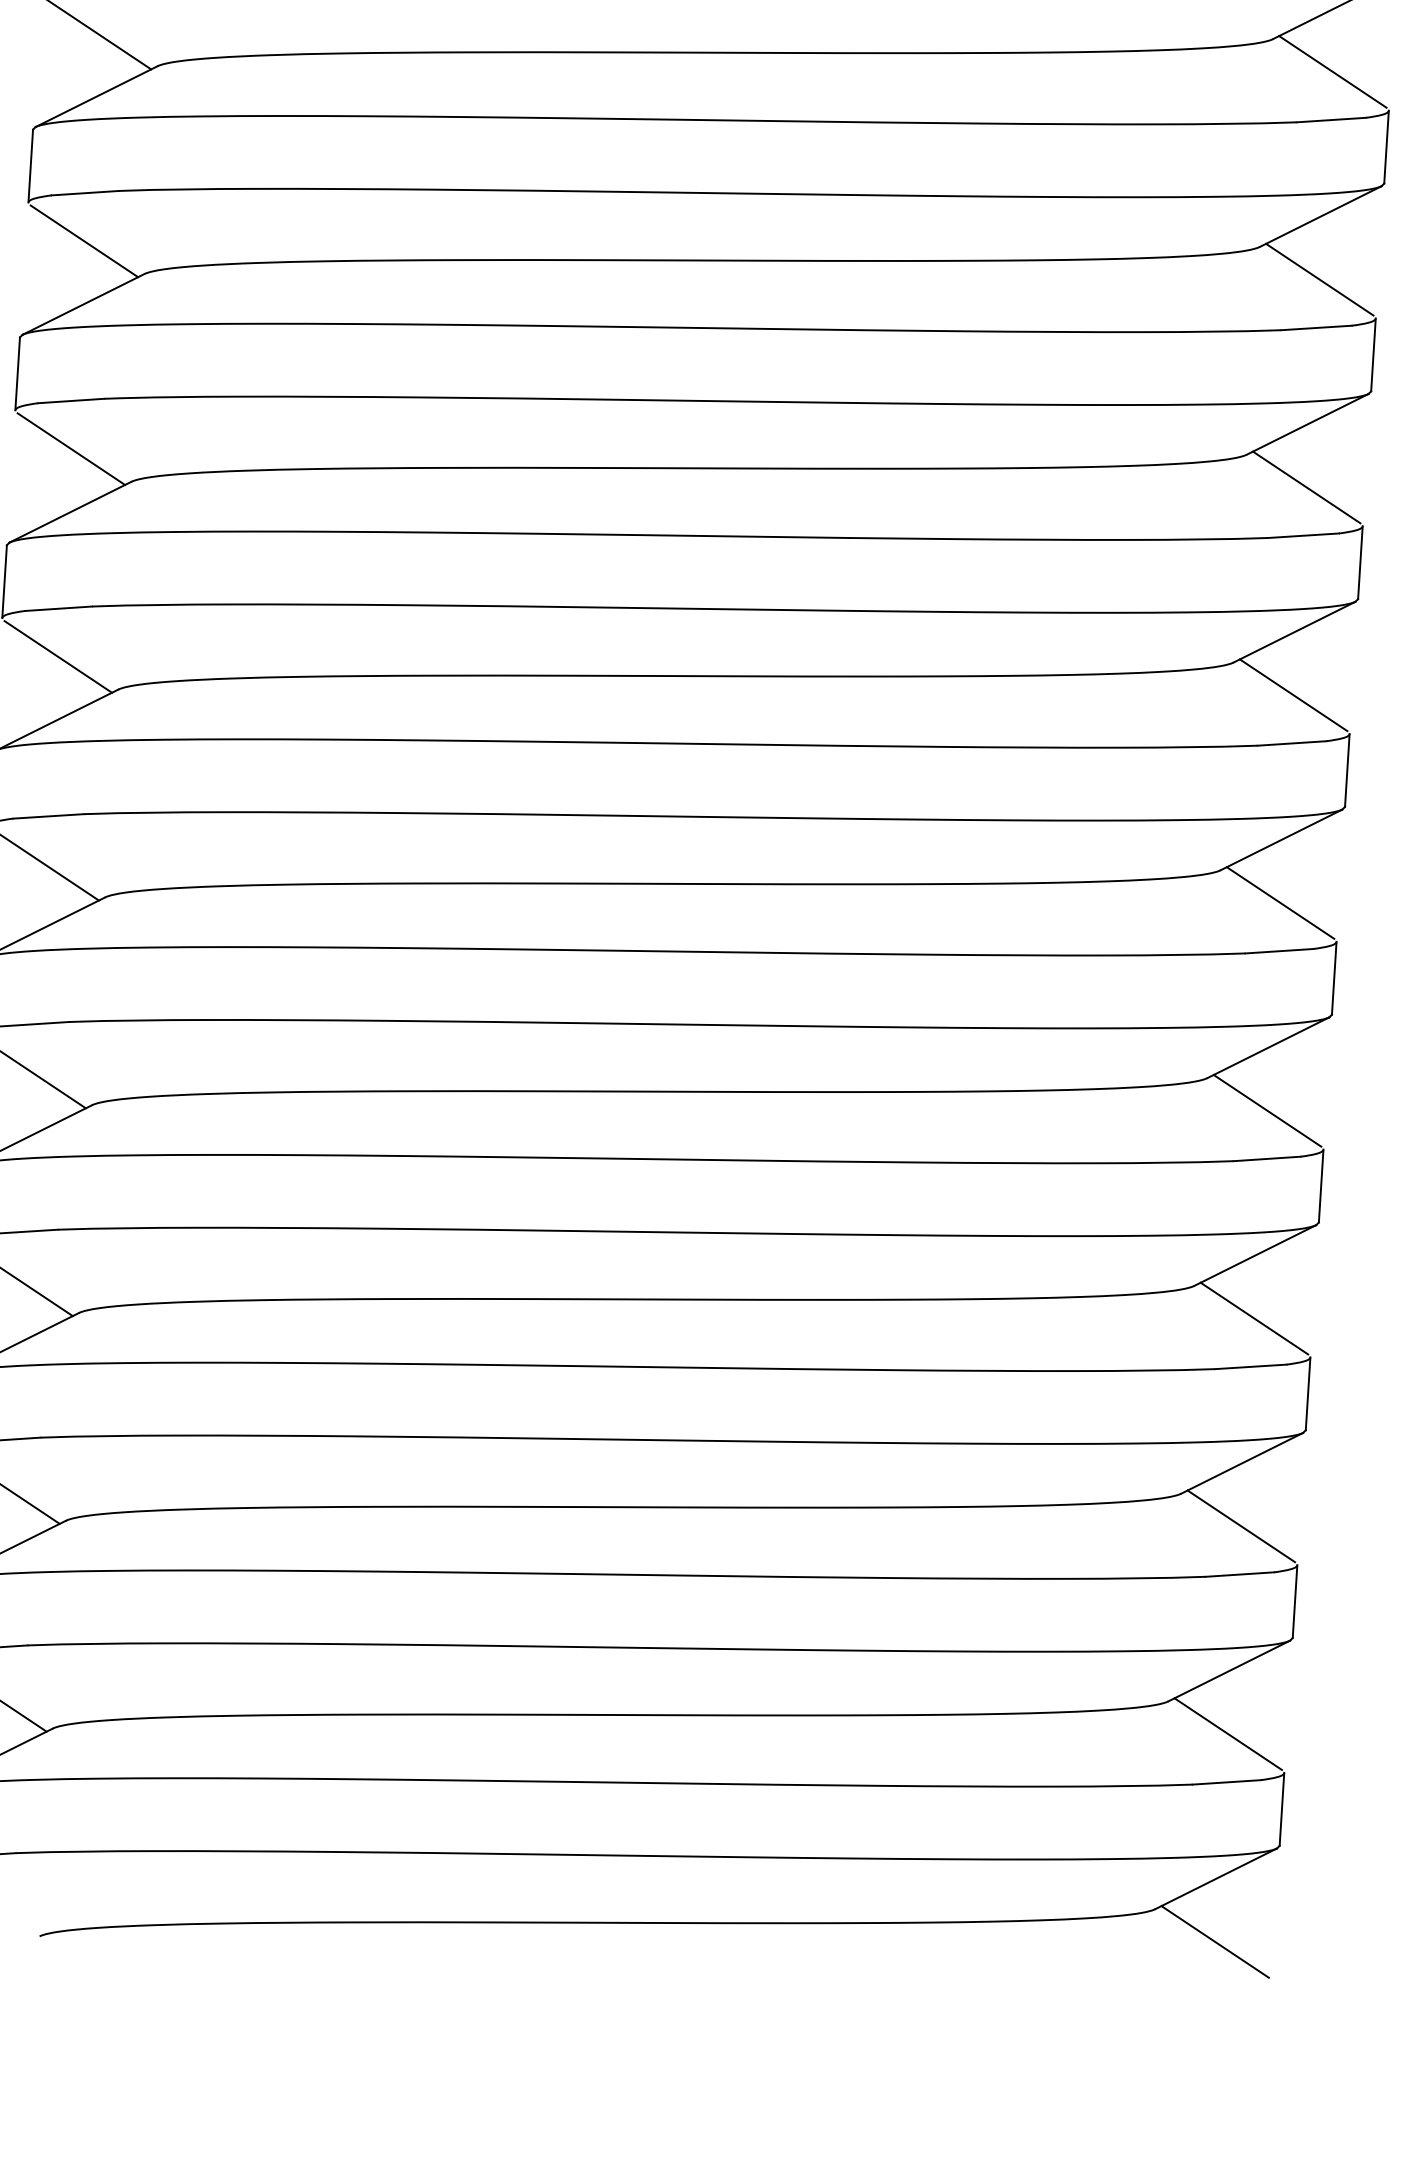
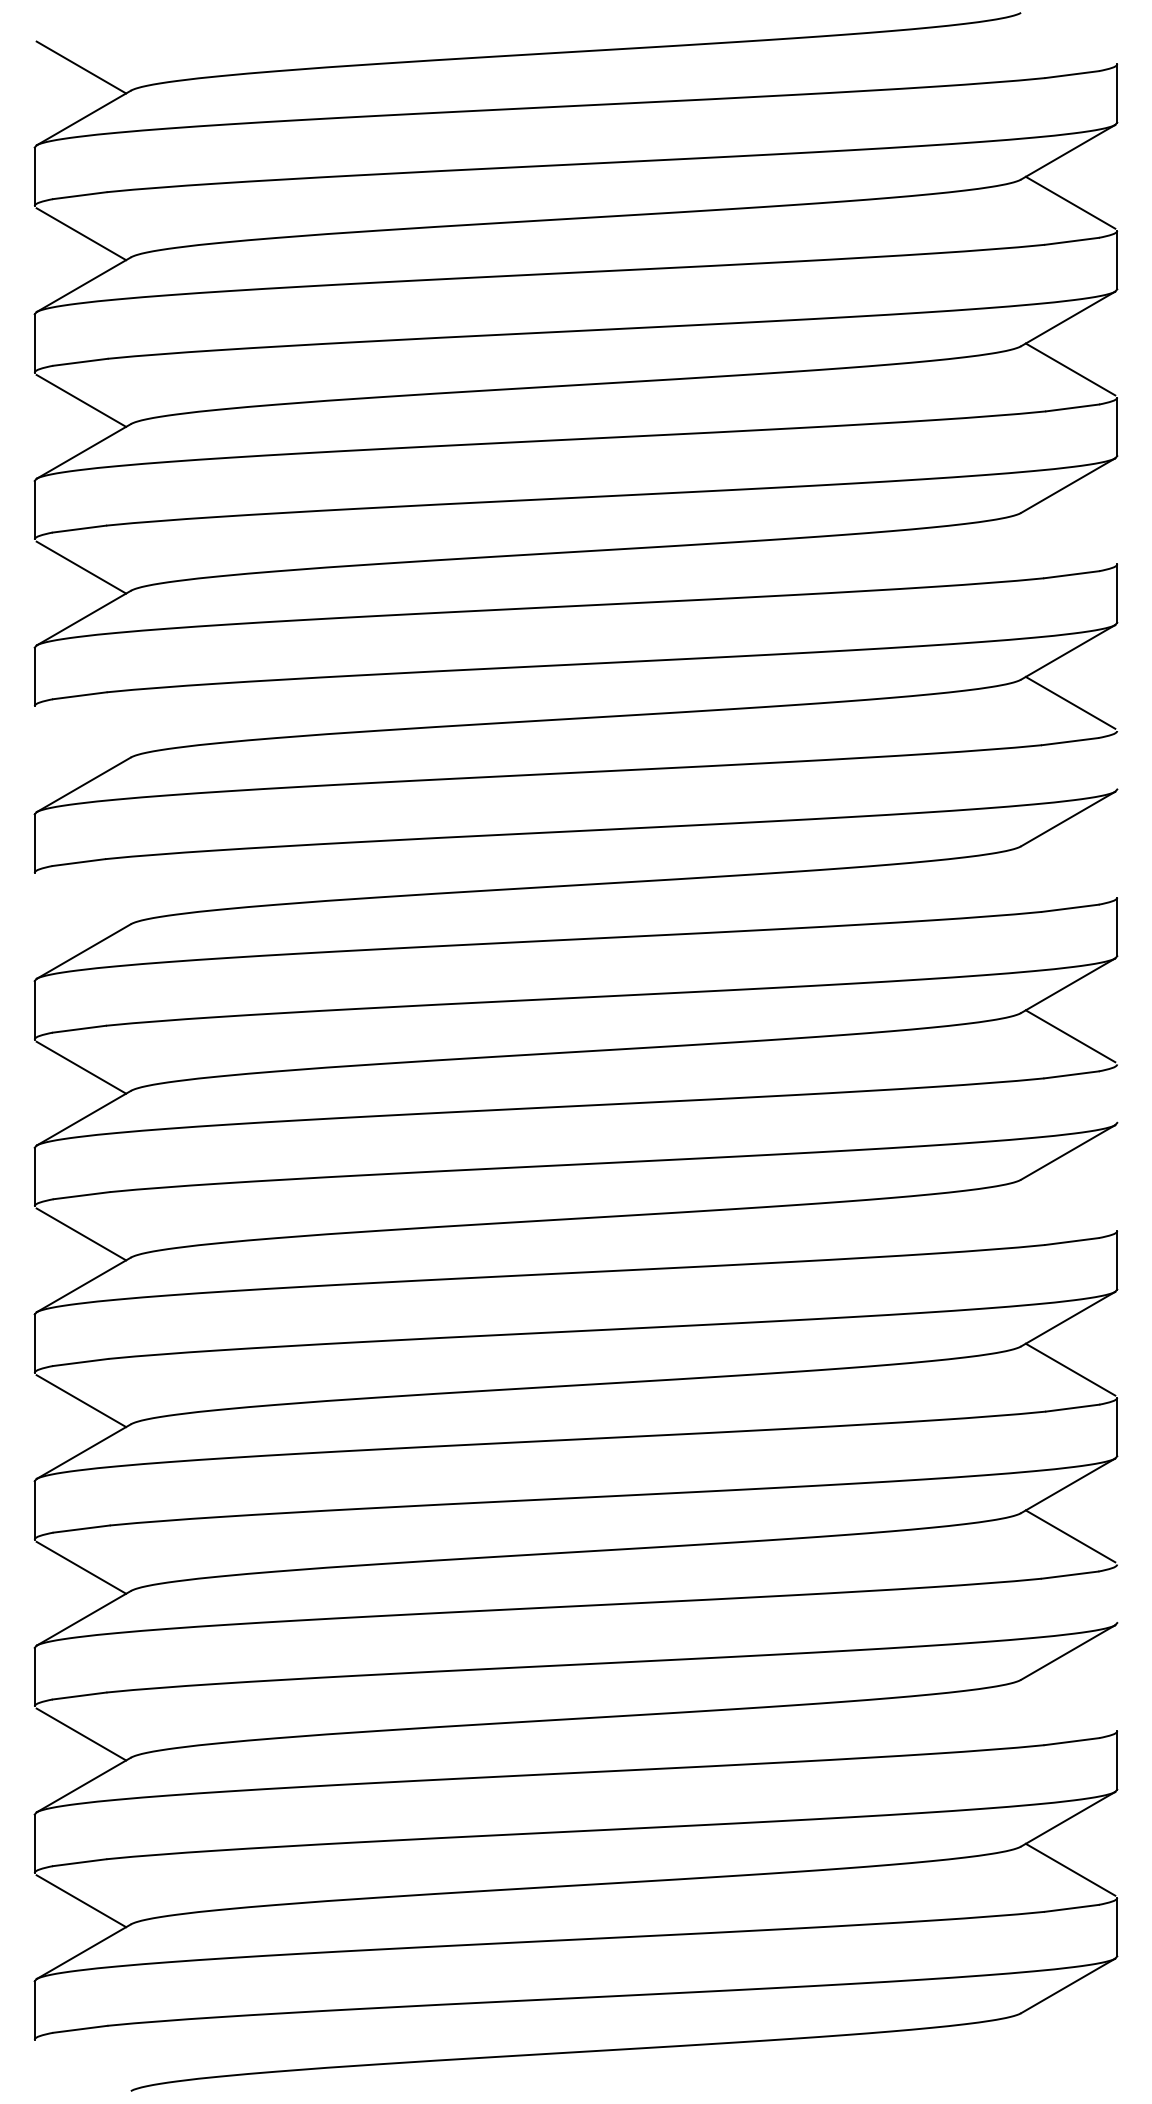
line: (1332, 72) -> (1070, 536), removed
line: (84, 241) -> (81, 734), removed
line: (1373, 355) -> (1117, 760), removed
line: (71, 448) -> (81, 900), removed
line: (1306, 487) -> (1070, 869), removed
line: (1347, 770) -> (1117, 1093), removed
line: (1280, 902) -> (1070, 1202), removed
line: (1308, 1393) -> (1117, 1593), removed
line: (1241, 1525) -> (1070, 1702), removed
line: (1215, 1941) -> (1070, 2036), removed

